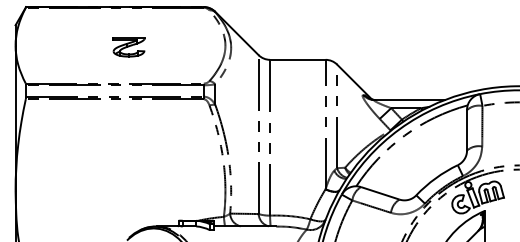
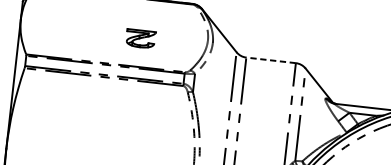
part: (128, 47) -> (140, 39), moved
line: (297, 59) -> (270, 60), solid -> dashed

